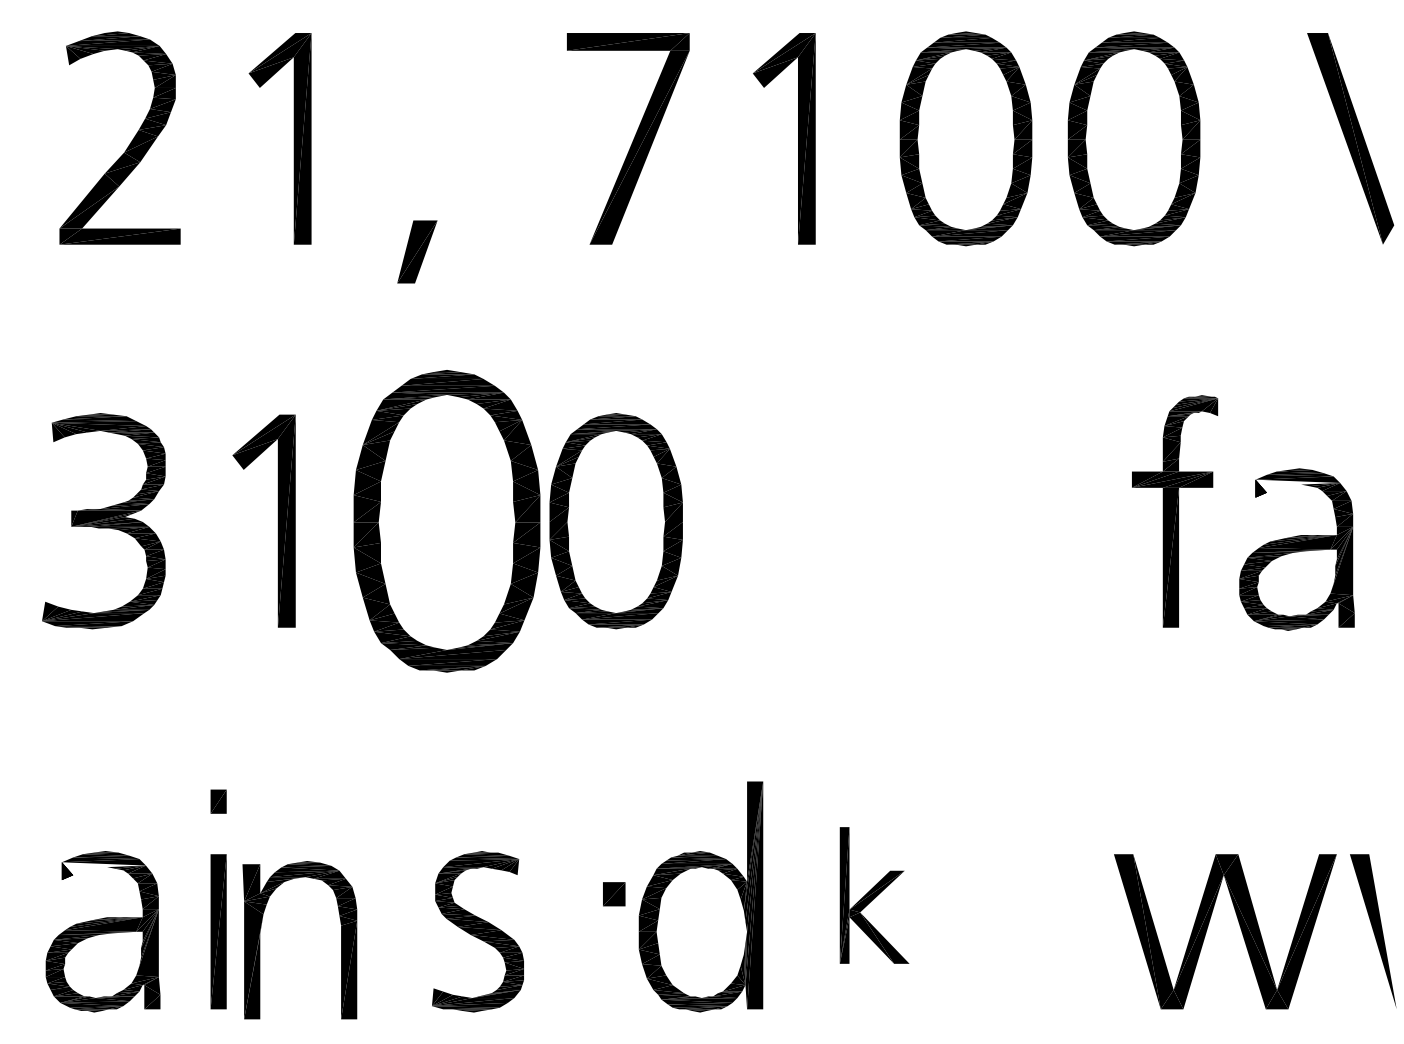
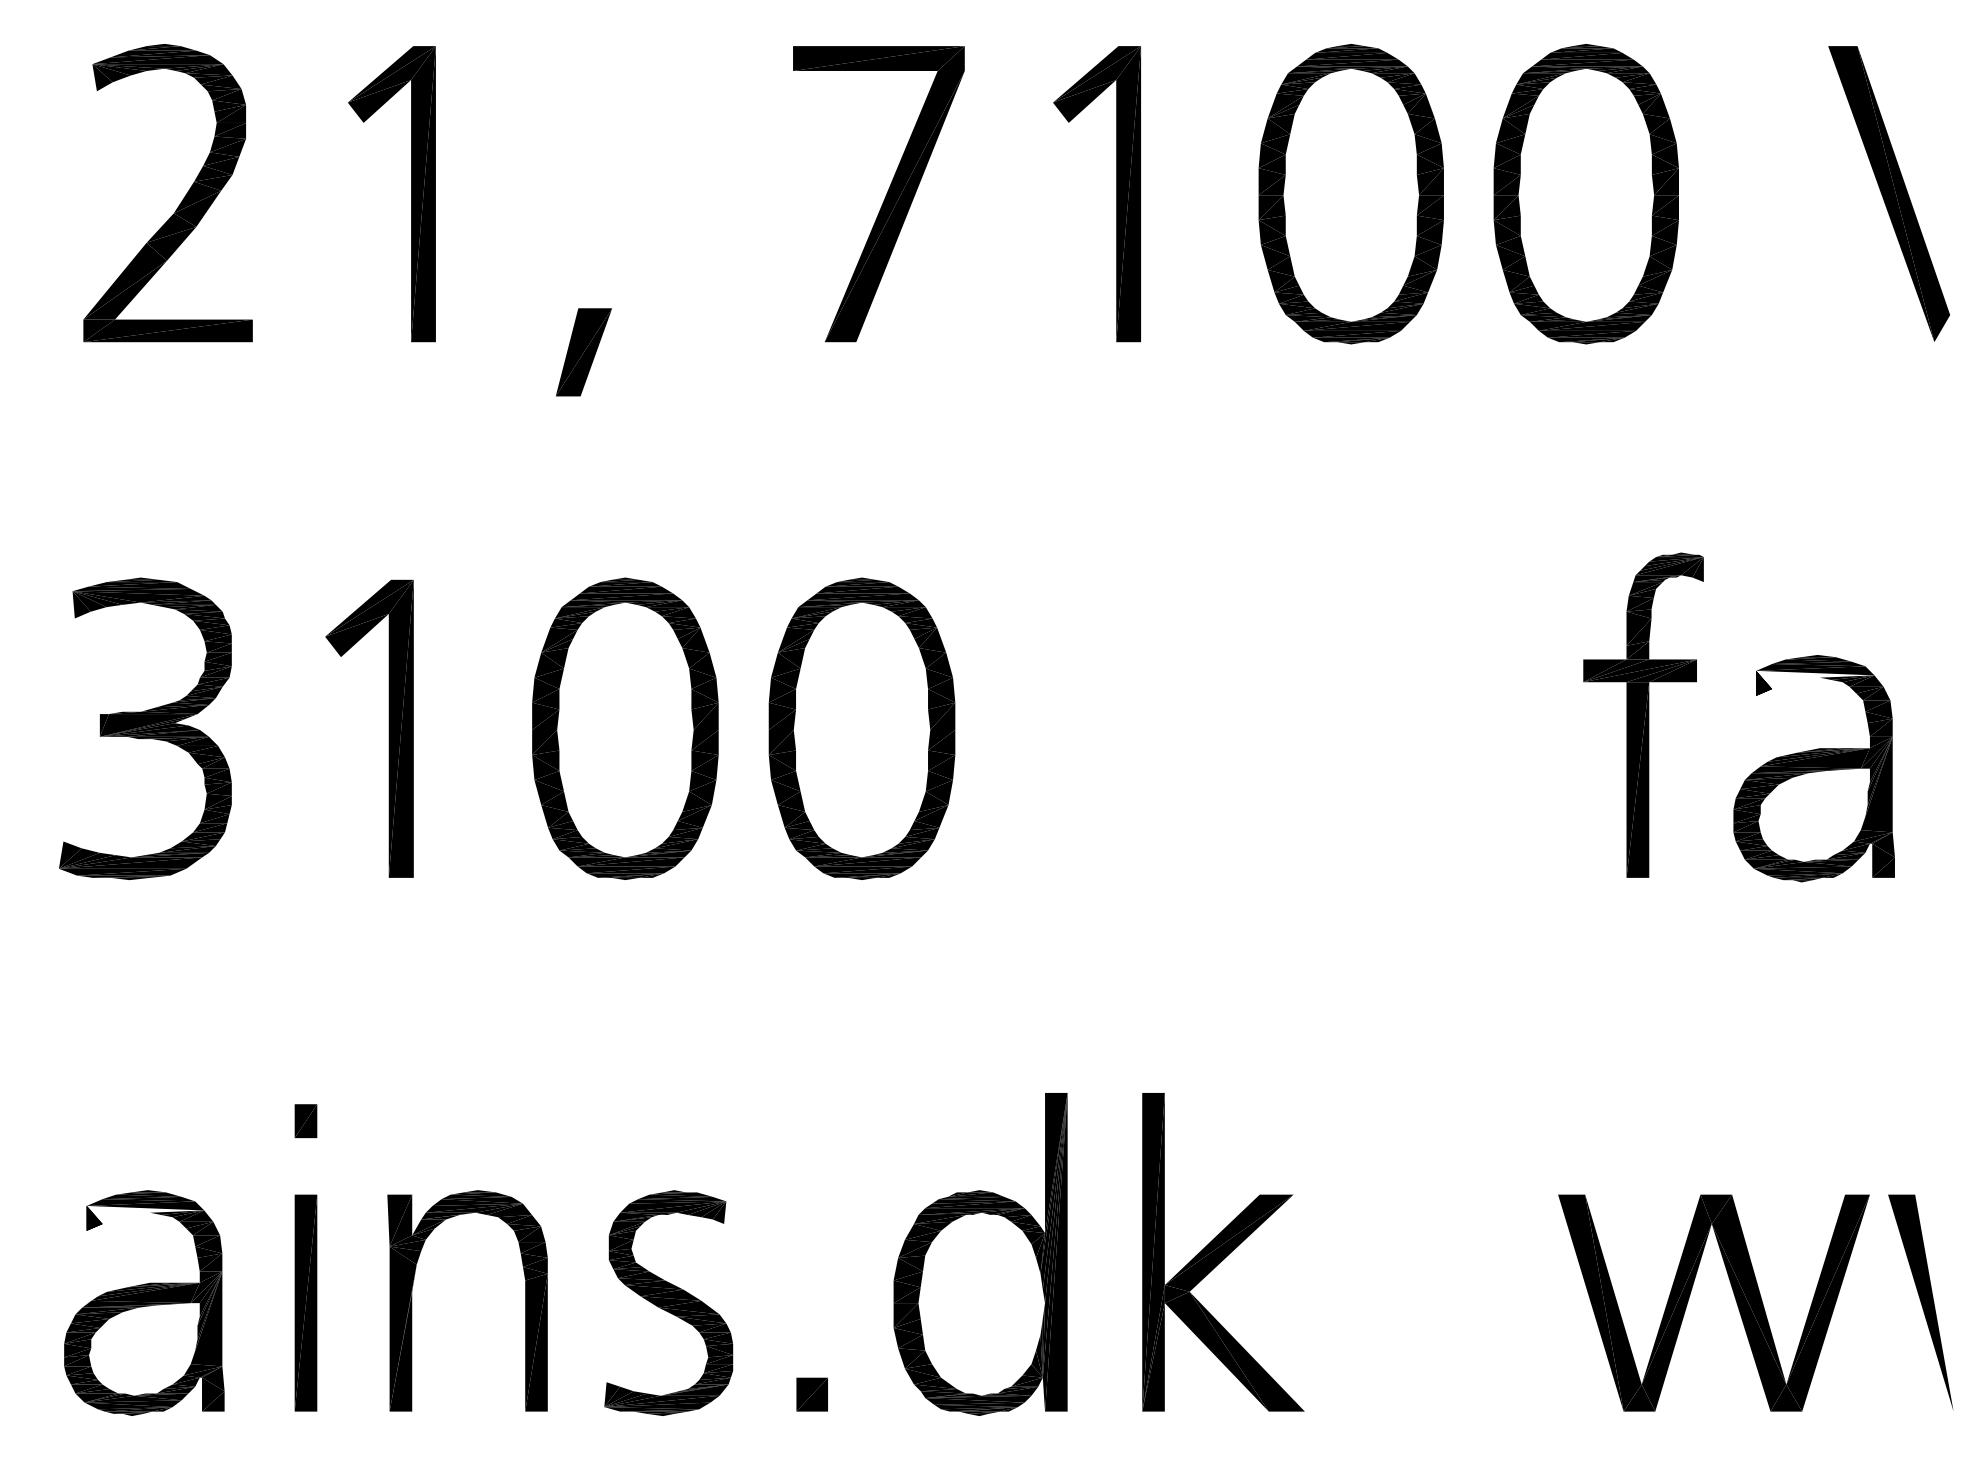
part: (447, 520) -> (625, 728), size x0.71
part: (613, 894) -> (811, 1394), moved
part: (874, 895) -> (1223, 1252), size x1.67
part: (260, 939) -> (412, 1300), moved

